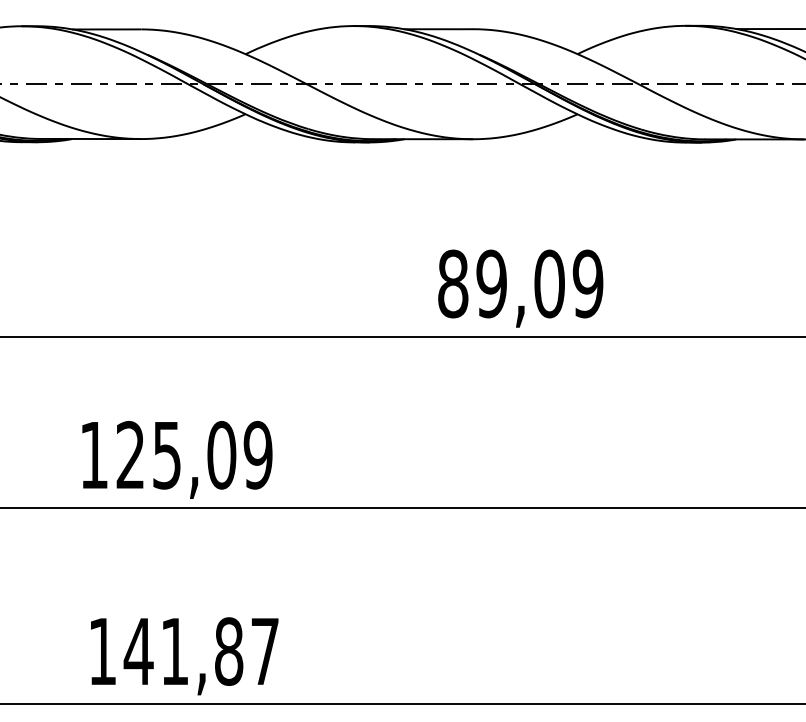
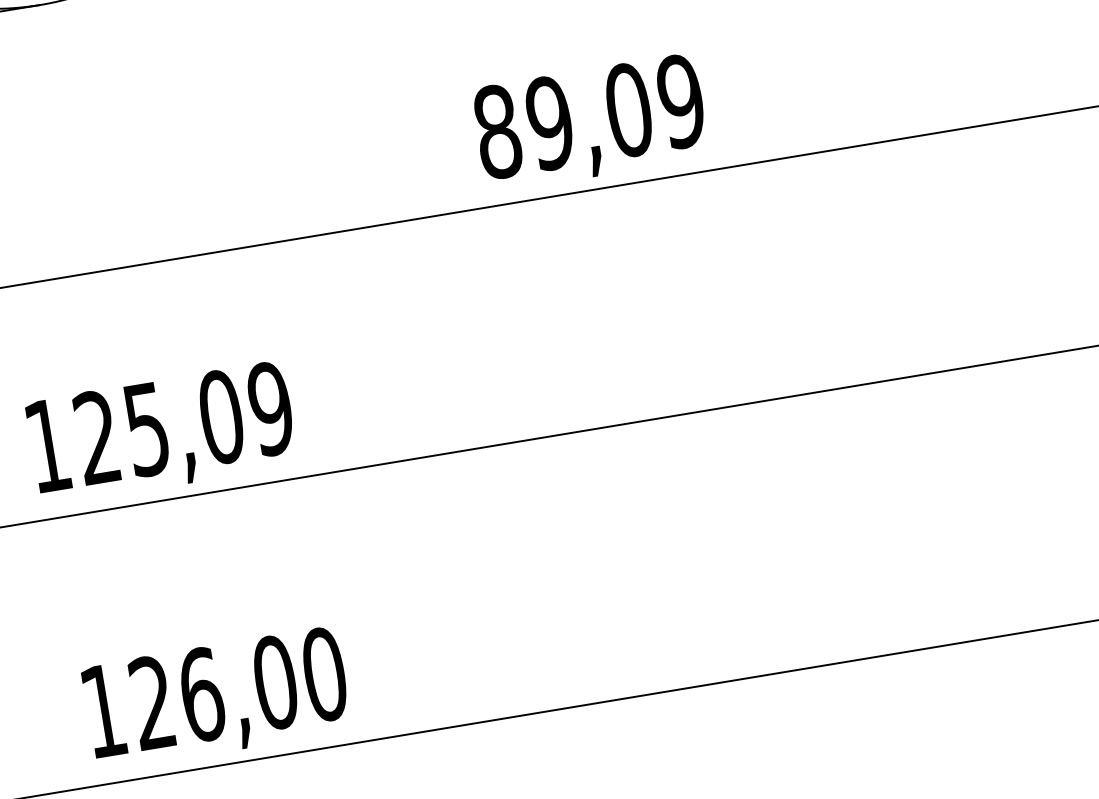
text: (201, 651) -> (237, 688), 141,87 -> 126,00

